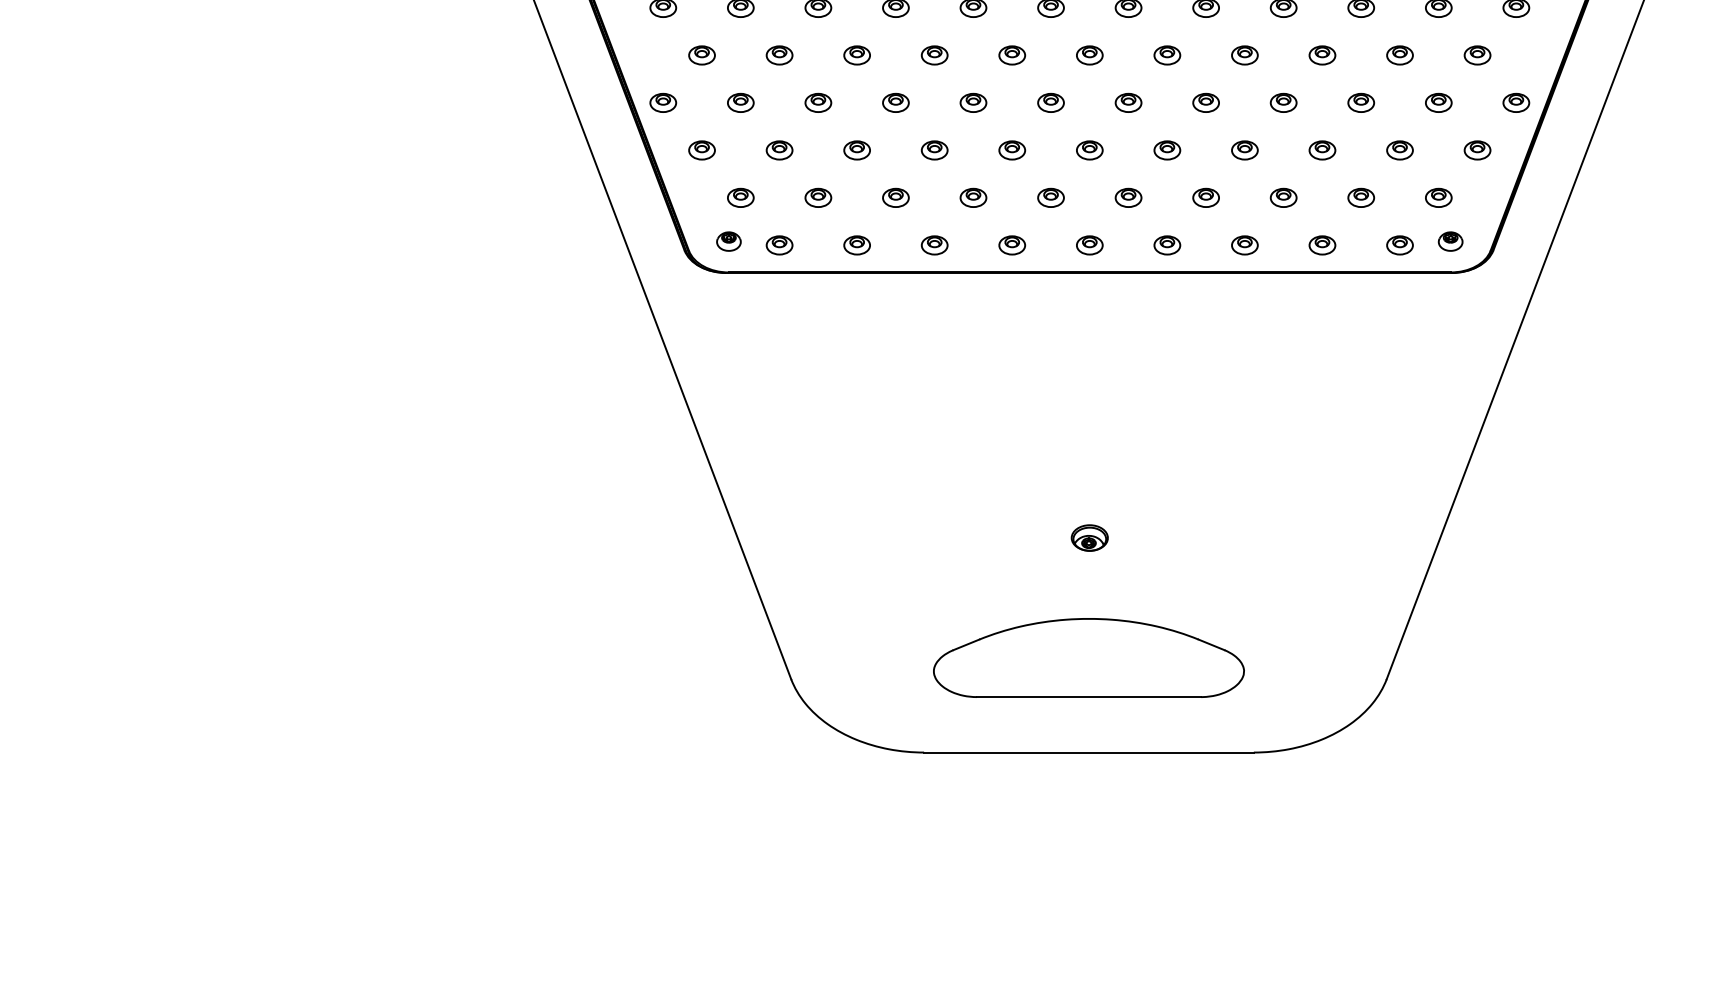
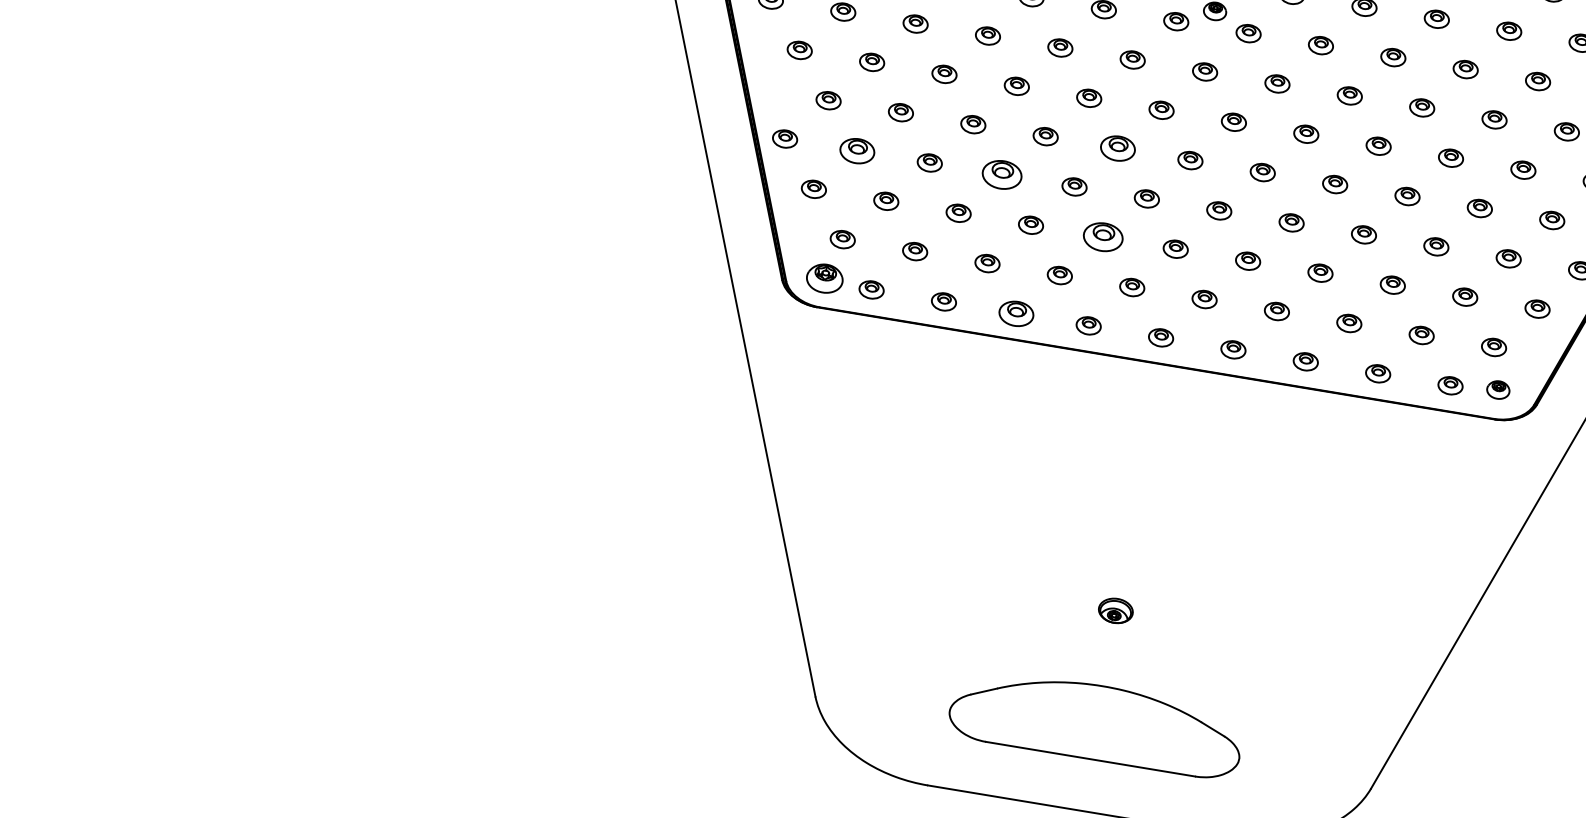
part: (1012, 55) -> (1118, 148), size x1.4
part: (740, 102) -> (857, 150), size x1.4
part: (895, 102) -> (1001, 174), size x1.6
part: (1012, 150) -> (1103, 237), size x1.6
part: (728, 241) -> (824, 278), size x1.6
part: (934, 245) -> (1016, 313), size x1.4

